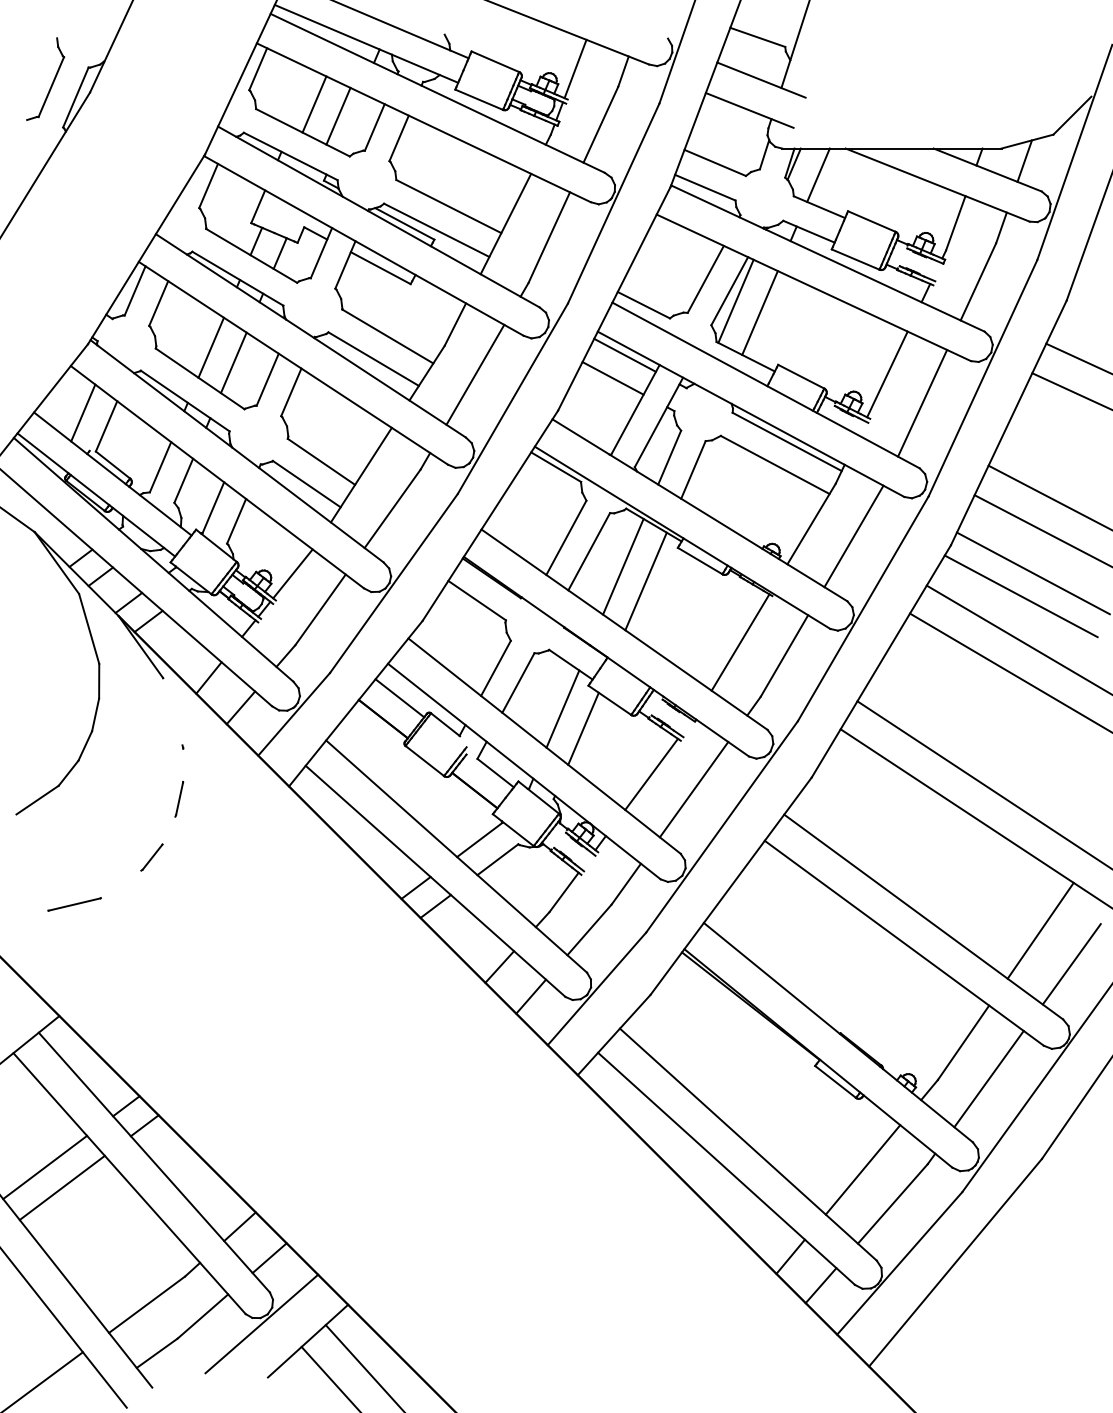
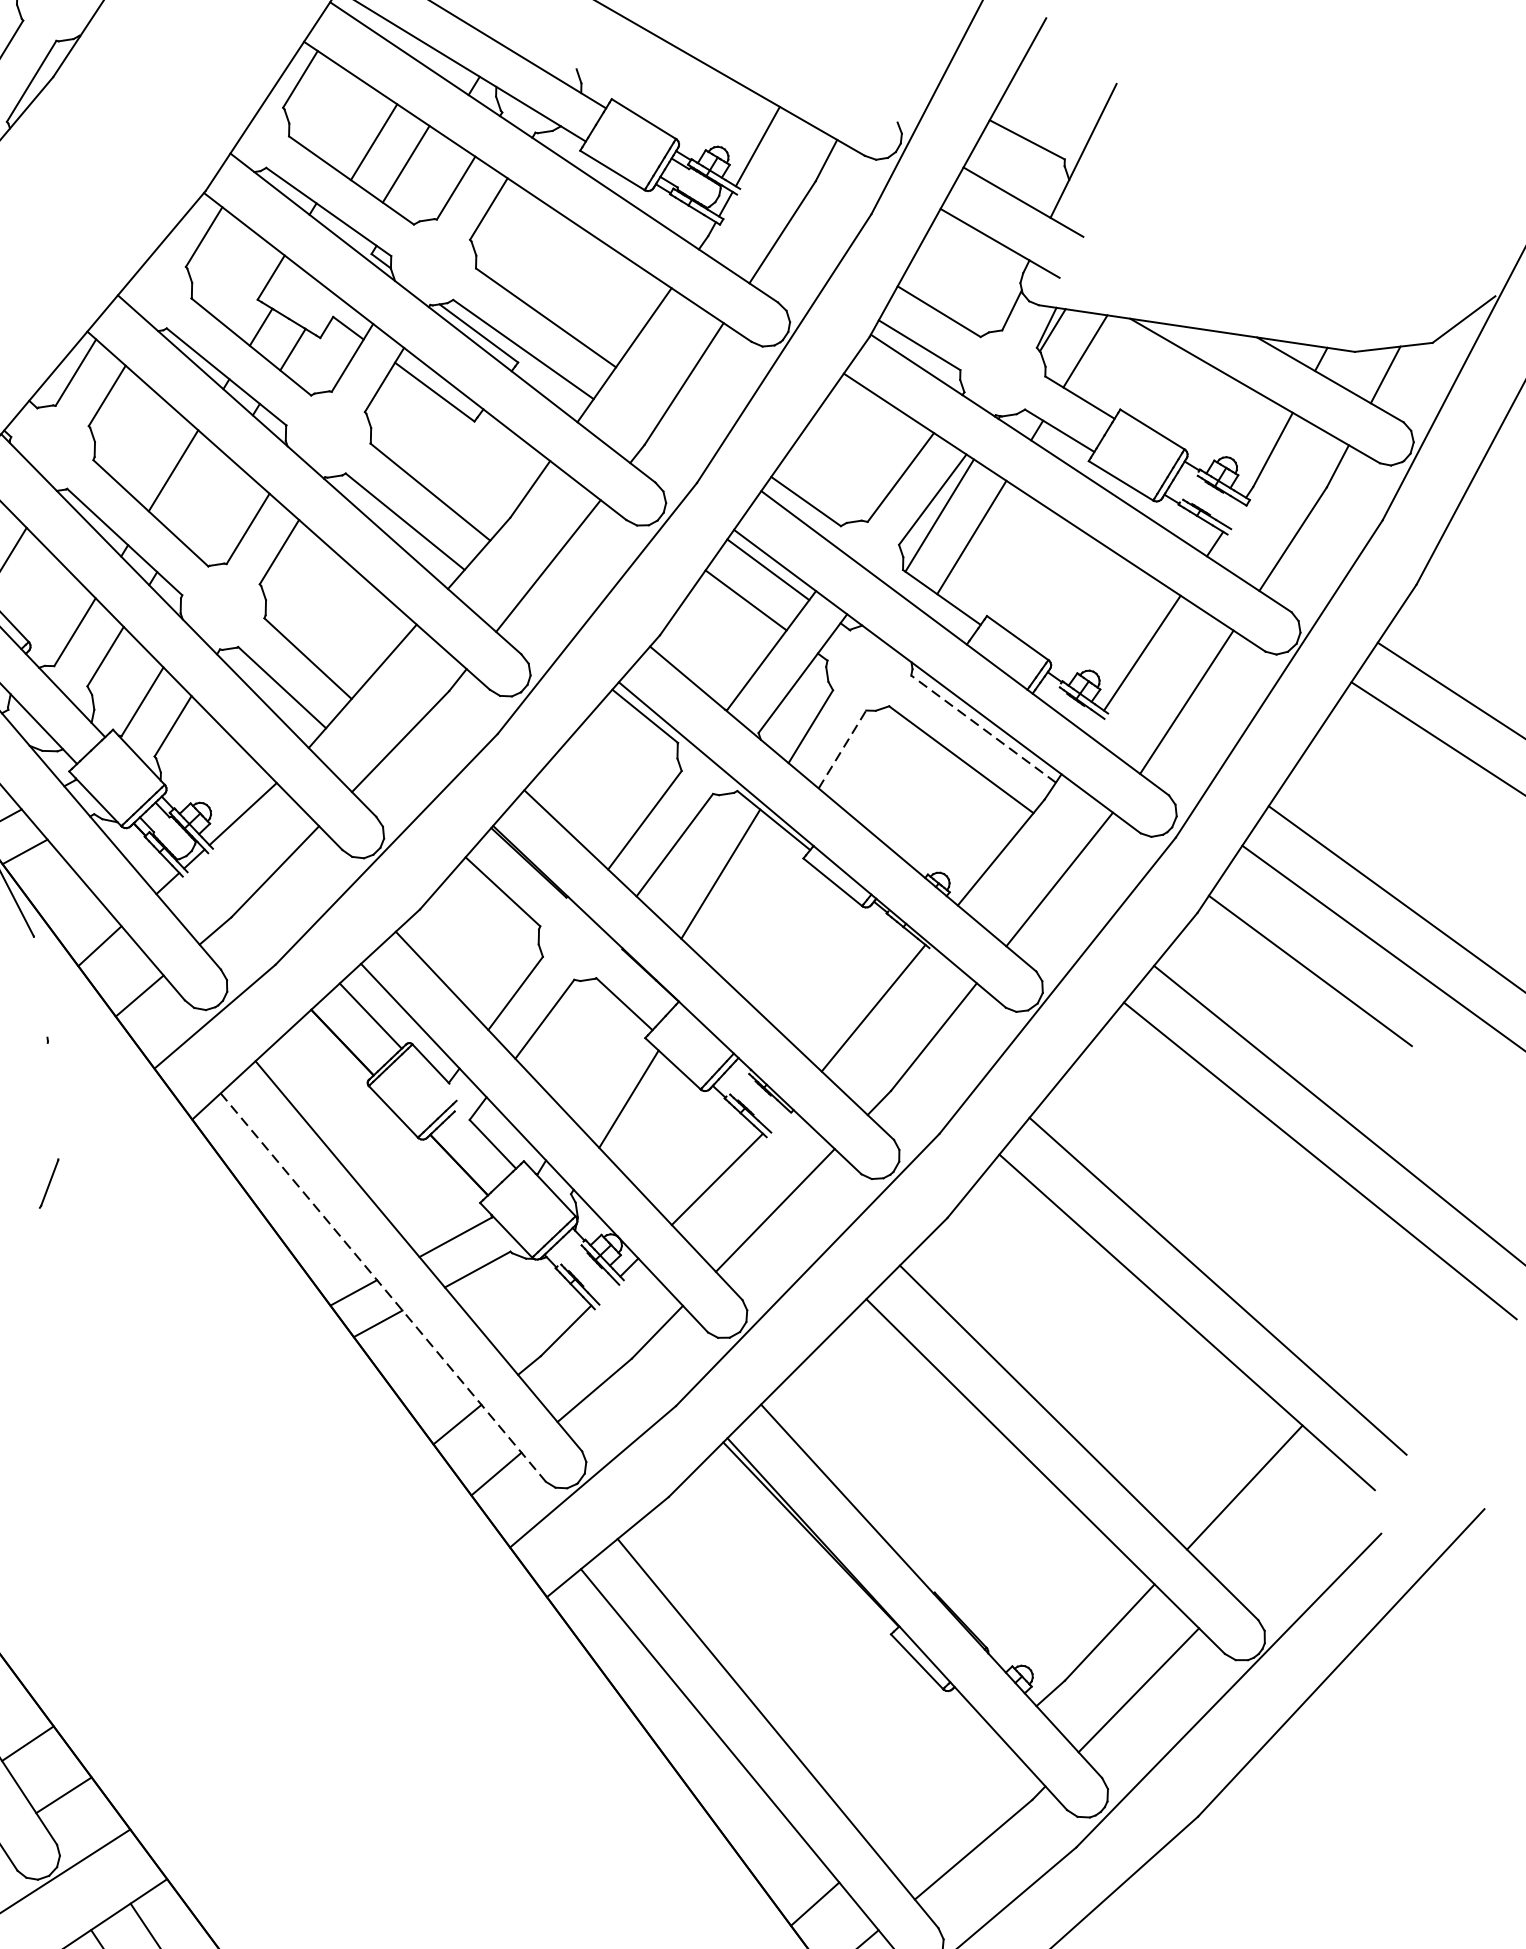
line: (233, 362) -> (202, 496), removed
line: (787, 441) -> (984, 728), solid -> dashed
line: (693, 469) -> (842, 748), solid -> dashed
line: (645, 581) -> (749, 900), removed
line: (1020, 596) -> (1286, 1001), removed
line: (562, 708) -> (602, 1065), removed
line: (179, 799) -> (49, 1183), moved
line: (435, 881) -> (383, 1287), solid -> dashed
line: (1071, 964) -> (1282, 1542), removed
line: (862, 1169) -> (937, 1793), removed

